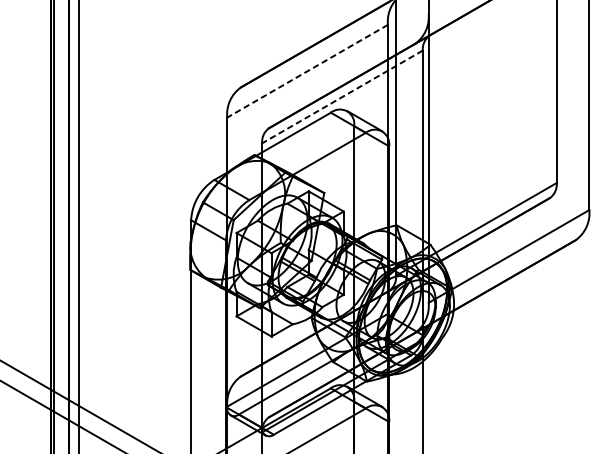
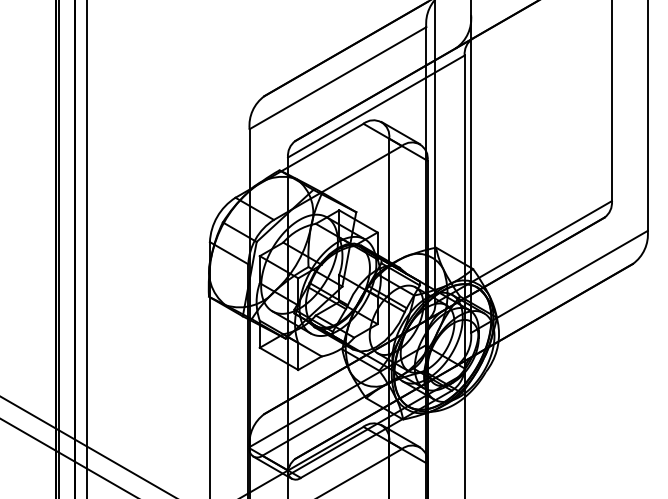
line: (307, 71) -> (337, 78), dashed -> solid
line: (341, 96) -> (375, 106), dashed -> solid

